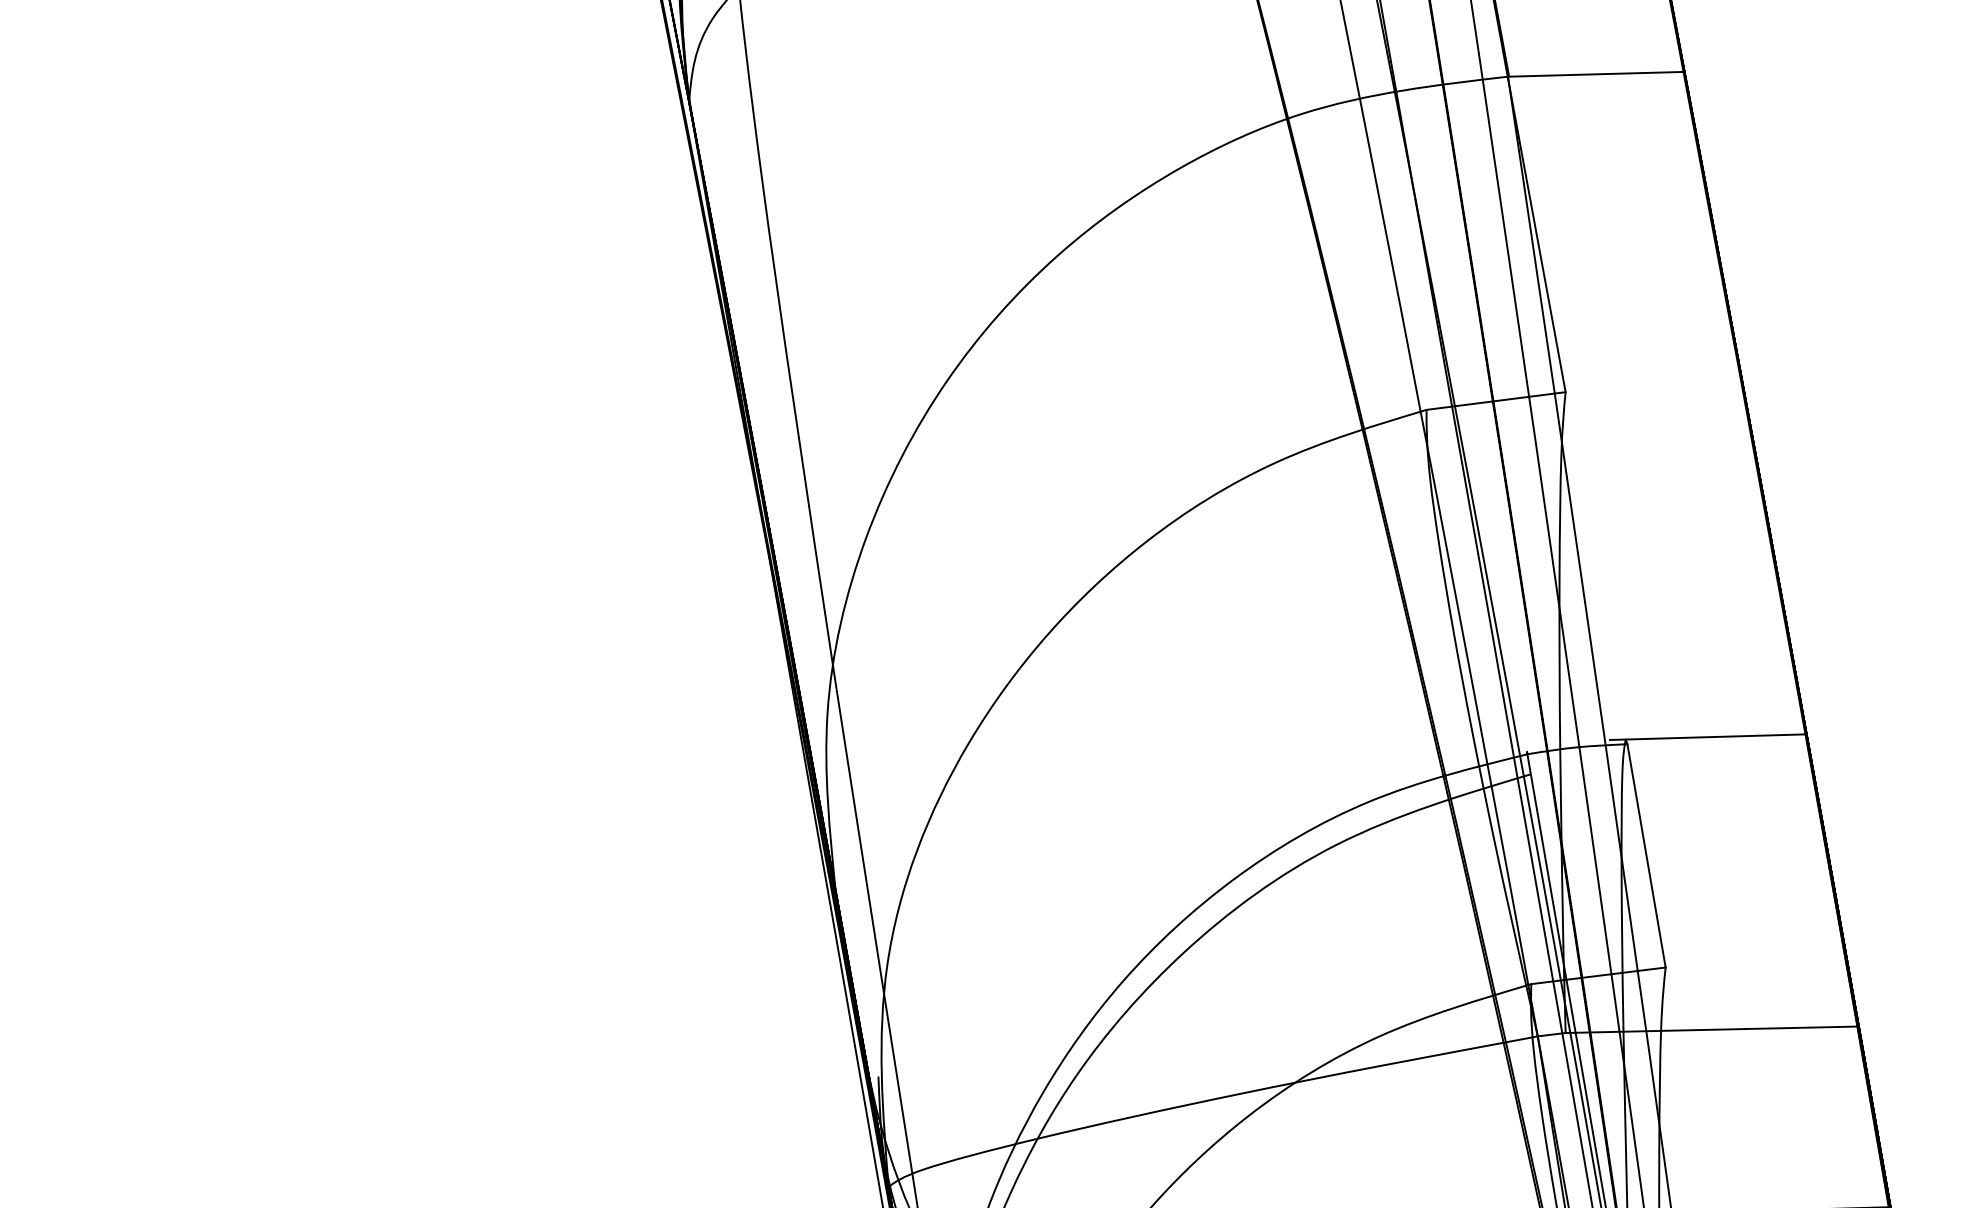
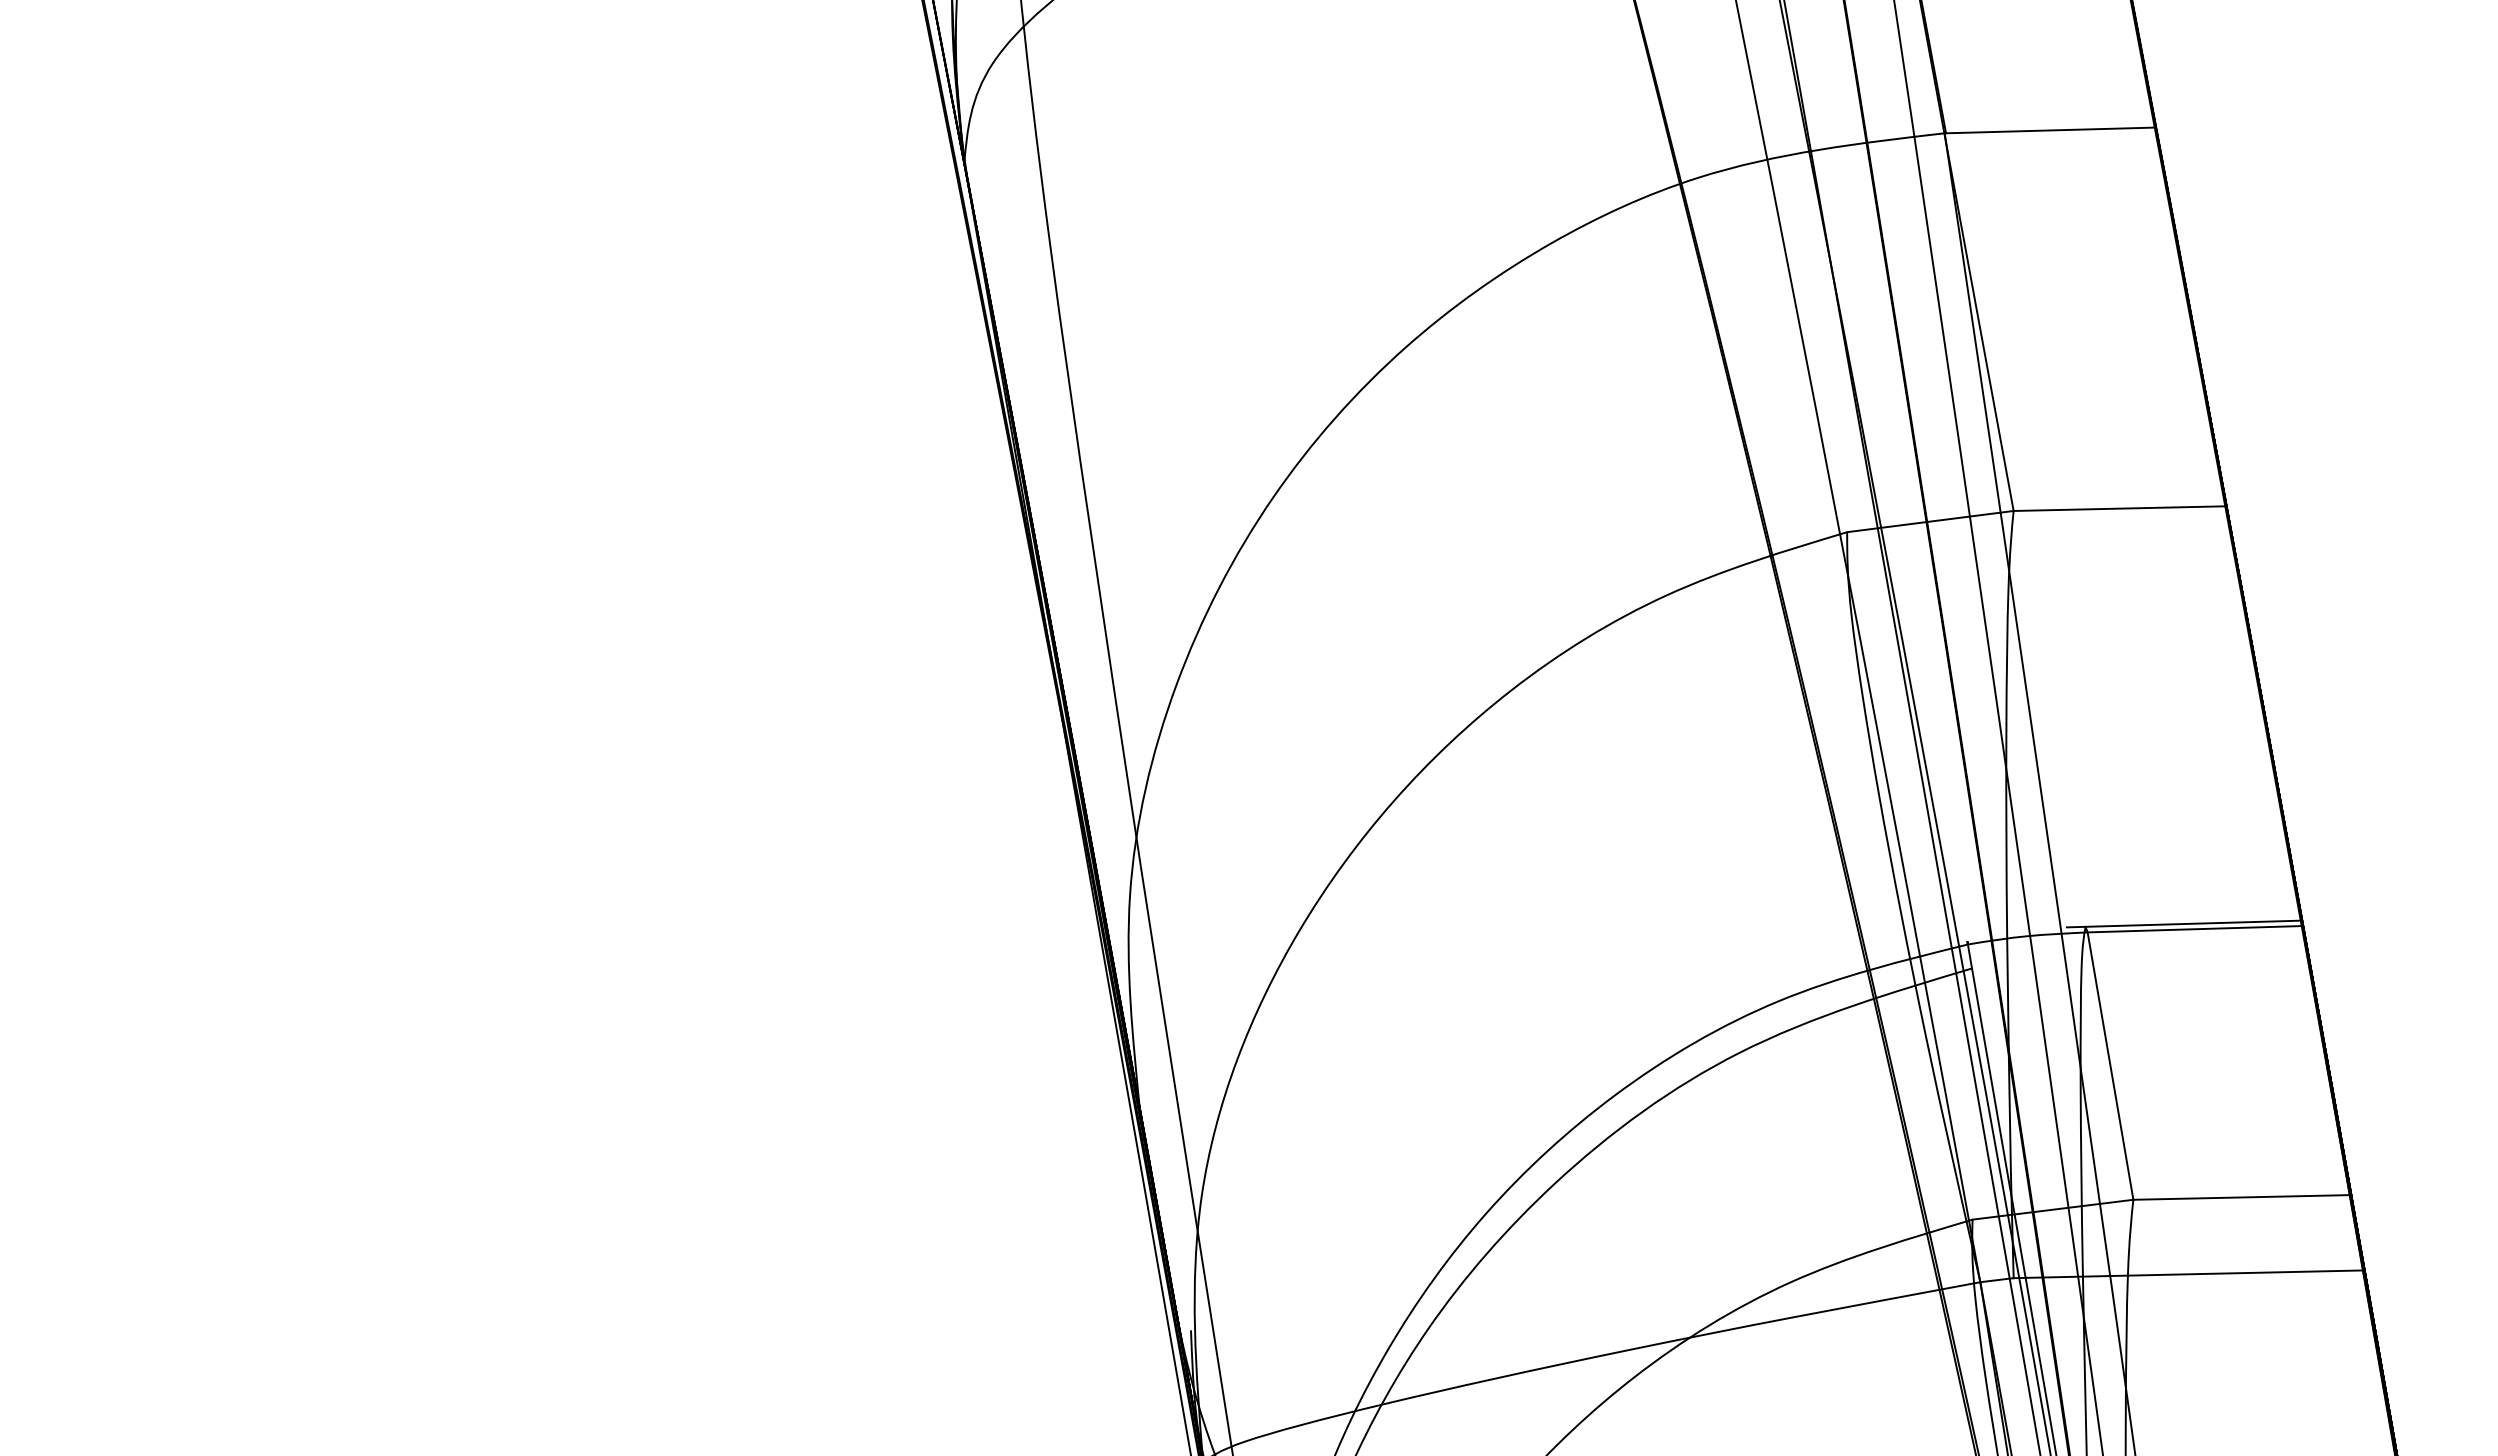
line: (1654, 390) -> (2119, 508), added
line: (1717, 741) -> (2195, 929), added
line: (1756, 965) -> (2242, 1197), added

